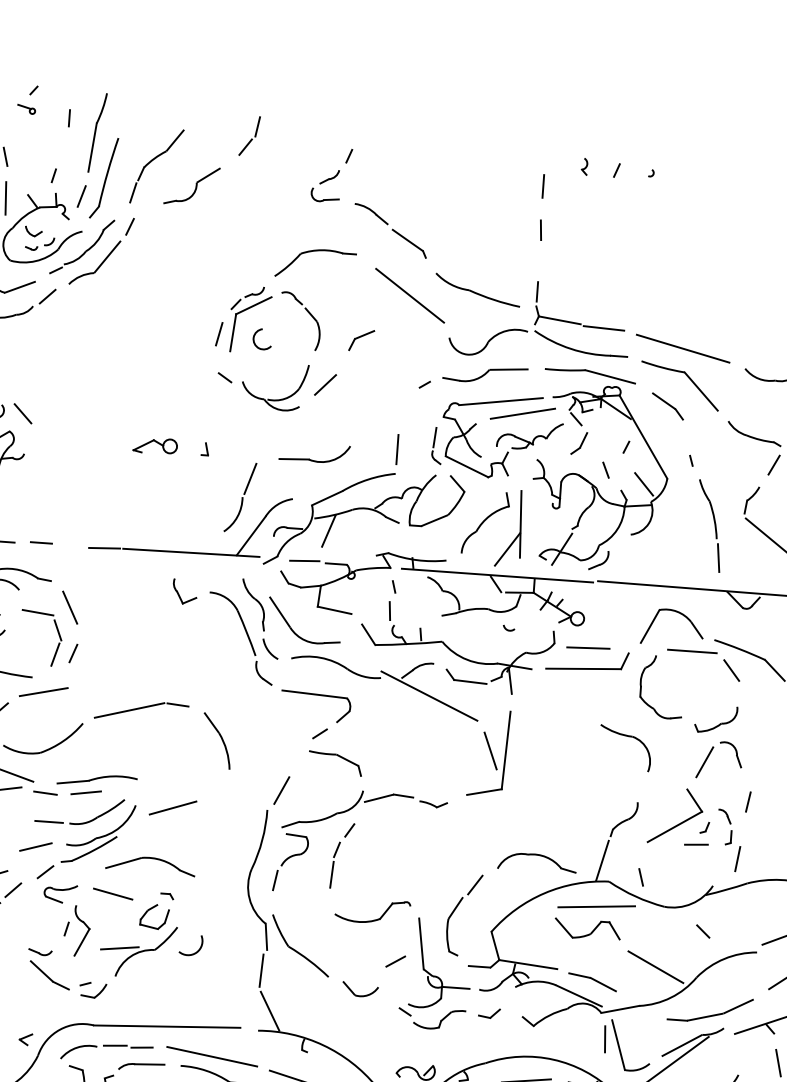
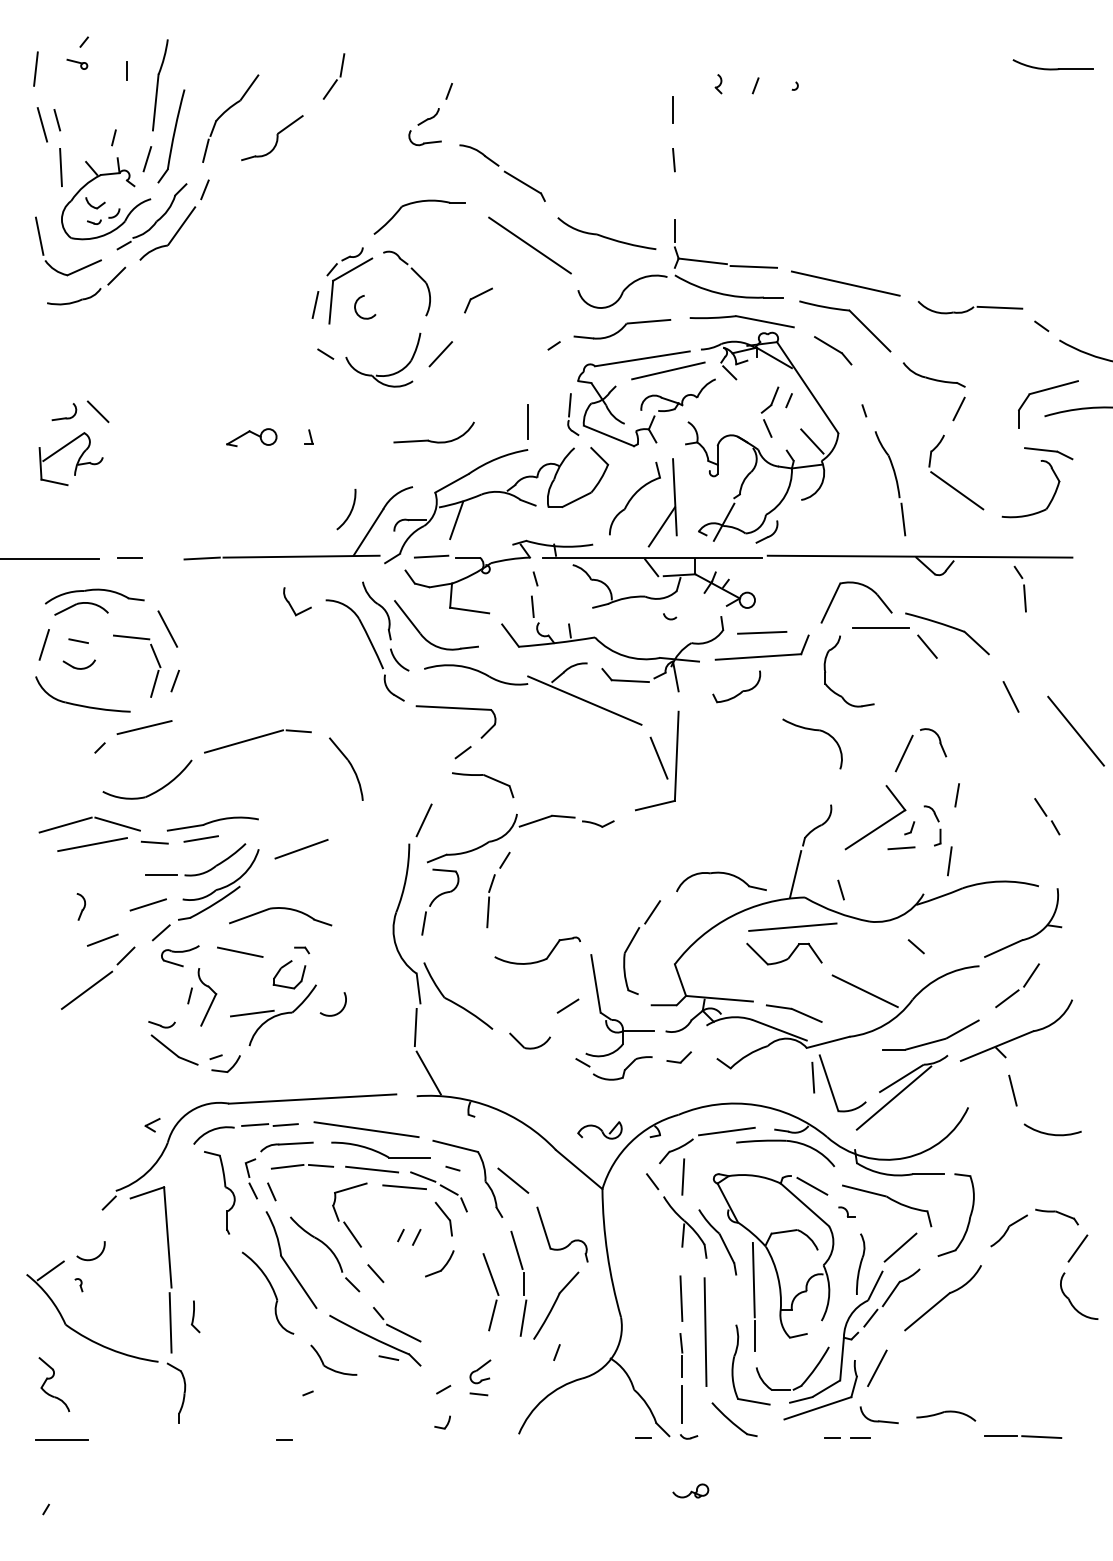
part: (578, 442) -> (769, 399), moved
line: (250, 478) -> (362, 467), removed
part: (718, 724) -> (739, 692), moved

